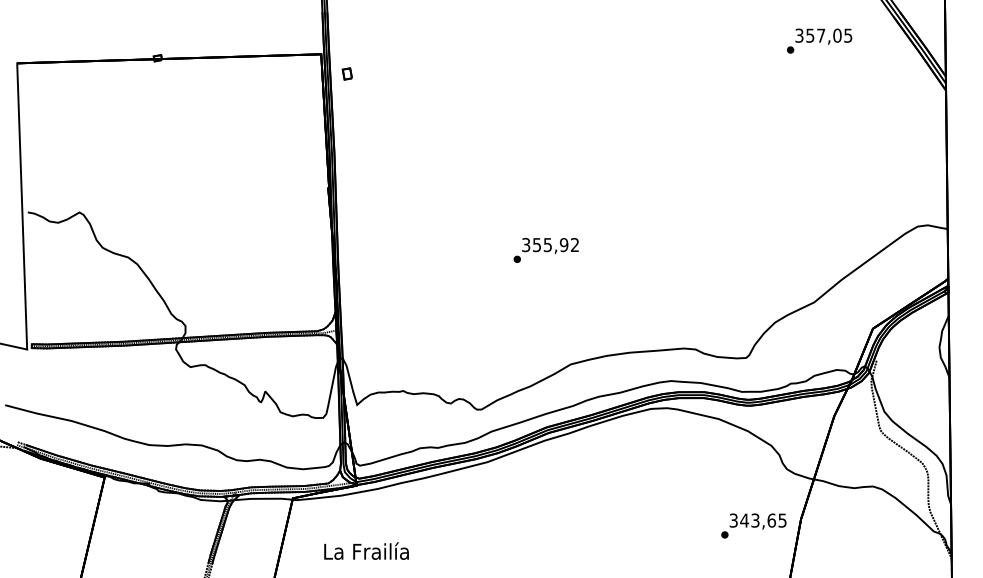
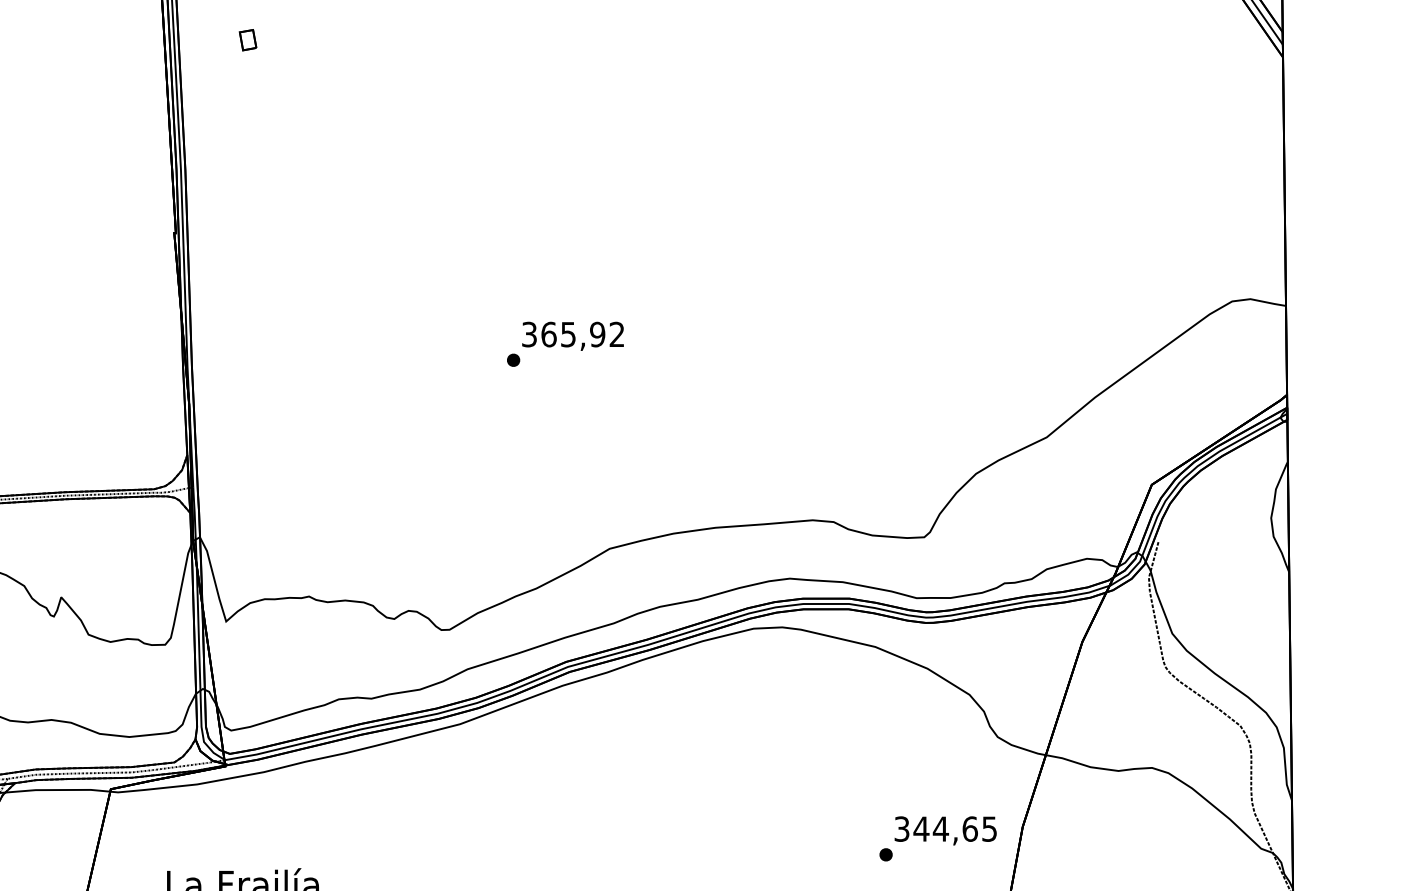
part: (346, 73) -> (246, 39), moved
text: (536, 245) -> (548, 335), 355,92 -> 365,92
text: (755, 520) -> (941, 828), 343,65 -> 344,65

